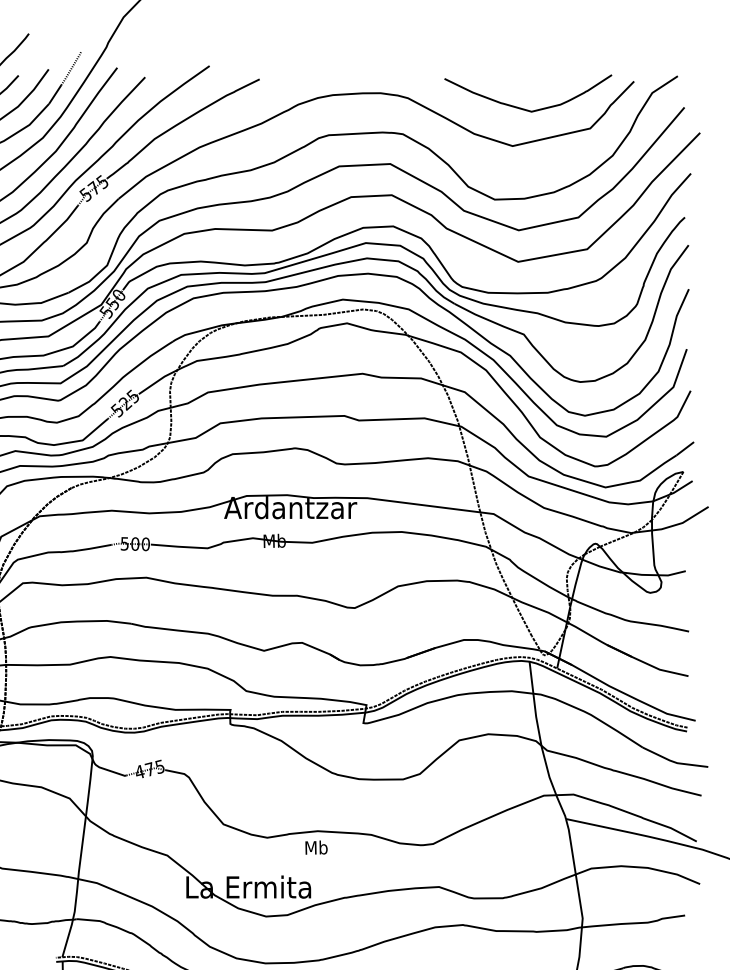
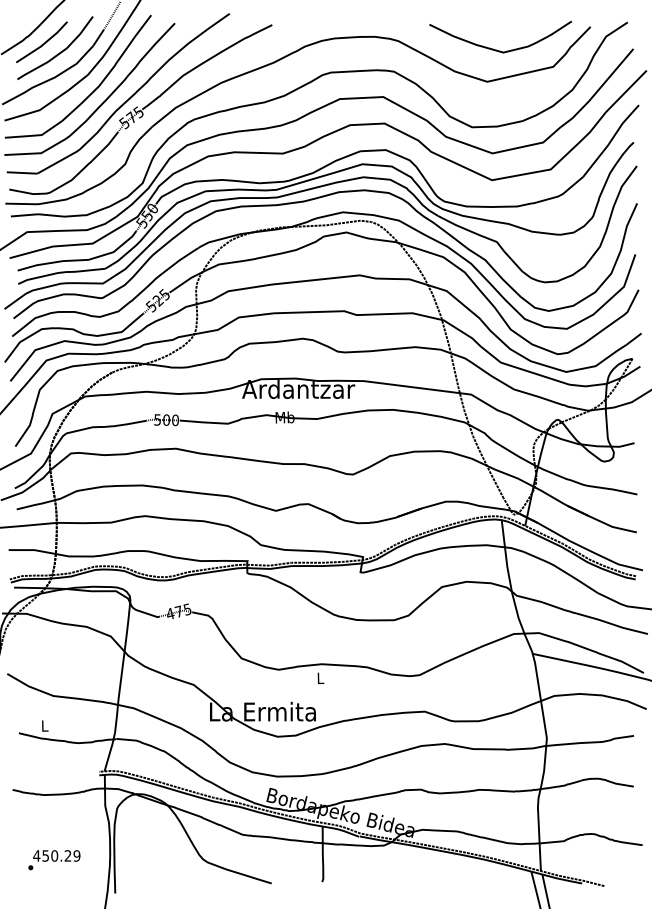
text: (316, 847) -> (320, 678), Mb -> L

